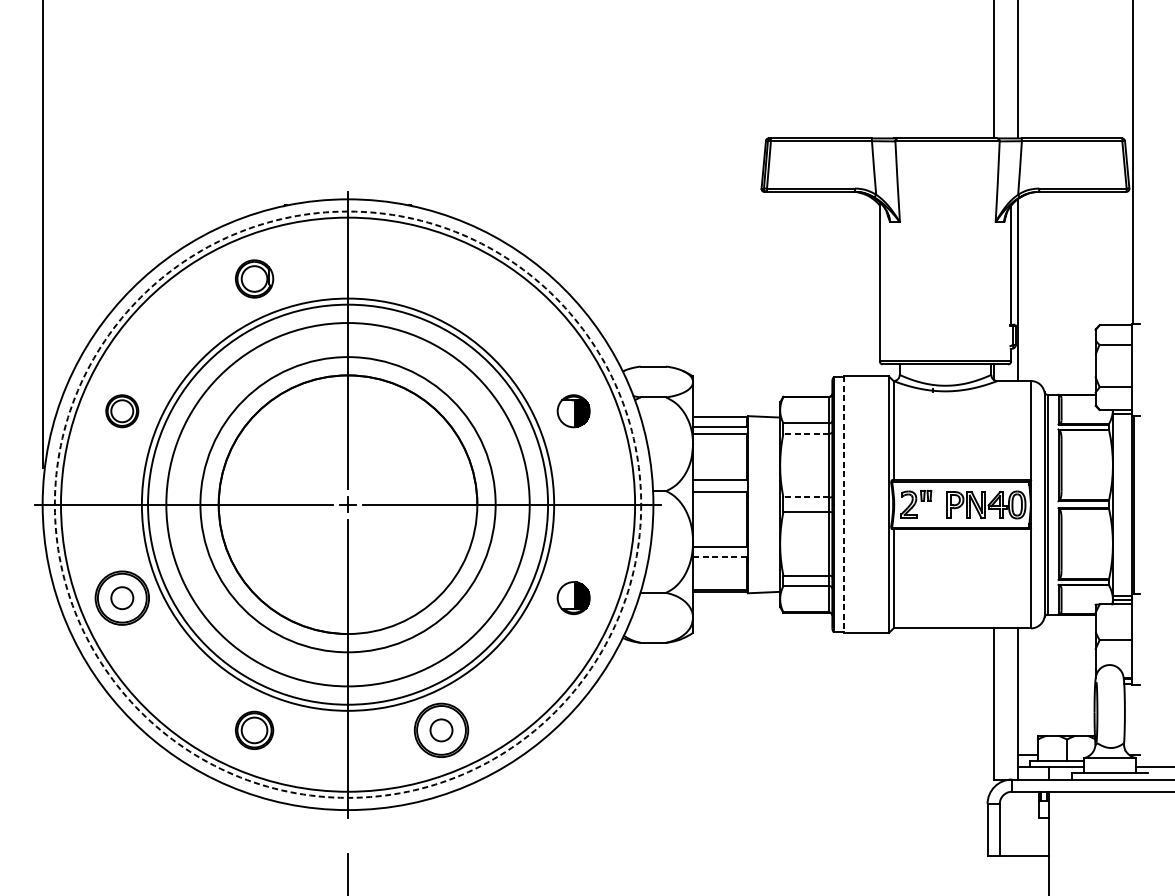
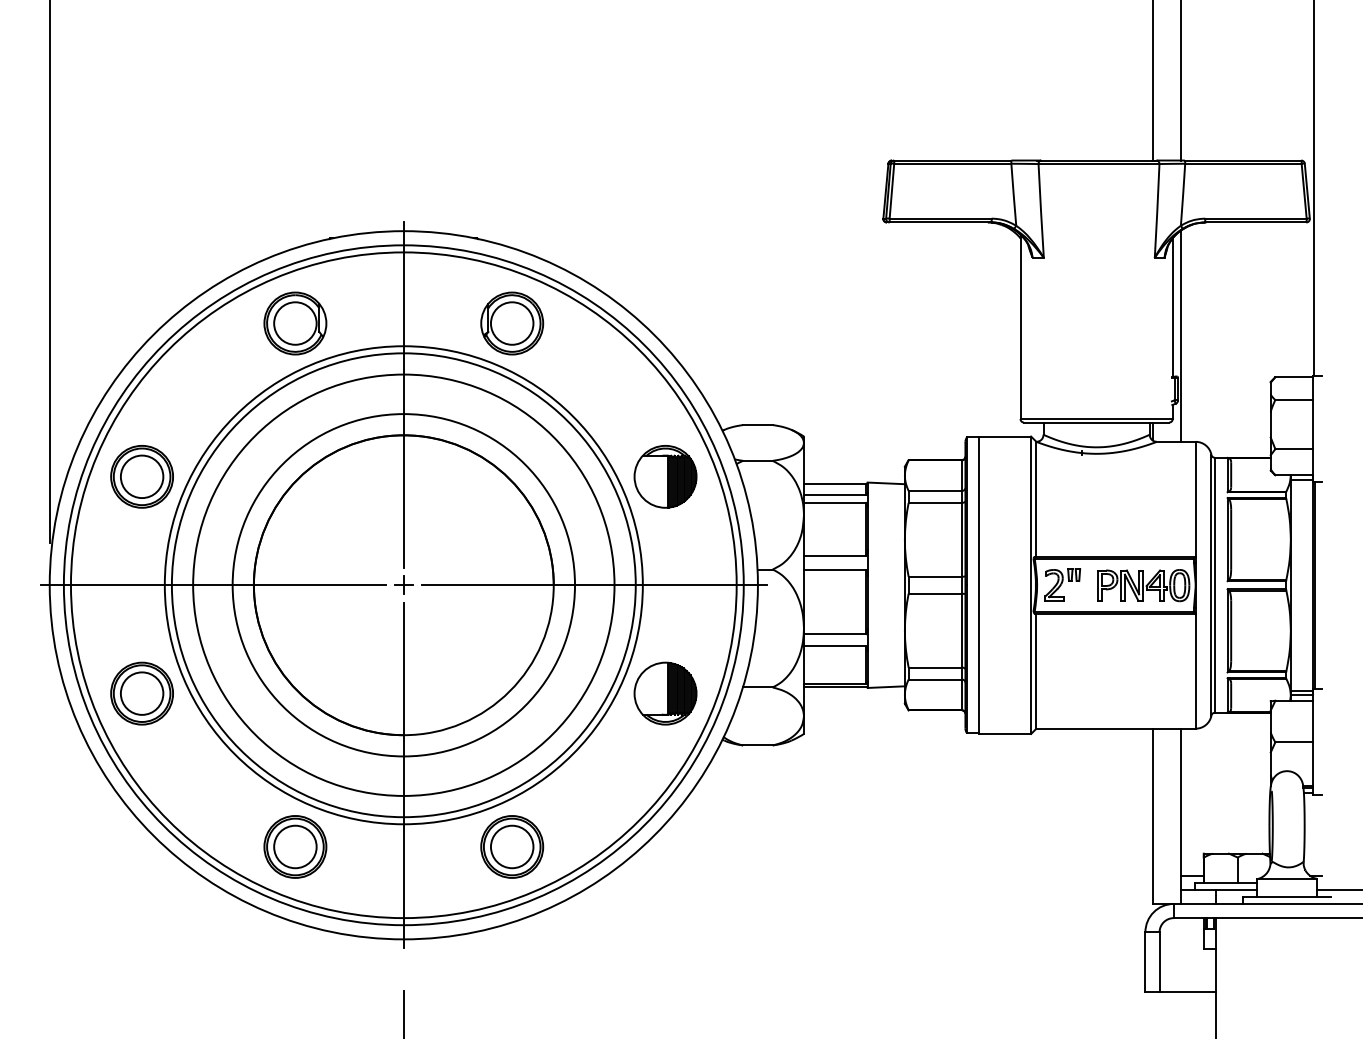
part: (254, 278) -> (295, 323), size x1.43
part: (441, 278) -> (512, 323), added
part: (121, 410) -> (141, 476), size x1.67
part: (573, 410) -> (665, 476), size x1.67
line: (806, 433) -> (935, 502), dashed -> solid
line: (806, 497) -> (935, 576), dashed -> solid
circle: (347, 504) -> (403, 585), dashed -> solid
line: (844, 504) -> (979, 585), dashed -> solid
line: (719, 557) -> (834, 646), dashed -> solid
circle: (121, 598) -> (141, 693), size x1.67
part: (573, 598) -> (665, 693), size x1.67
part: (254, 730) -> (295, 846), size x1.43
circle: (440, 730) -> (511, 846), size x1.67

